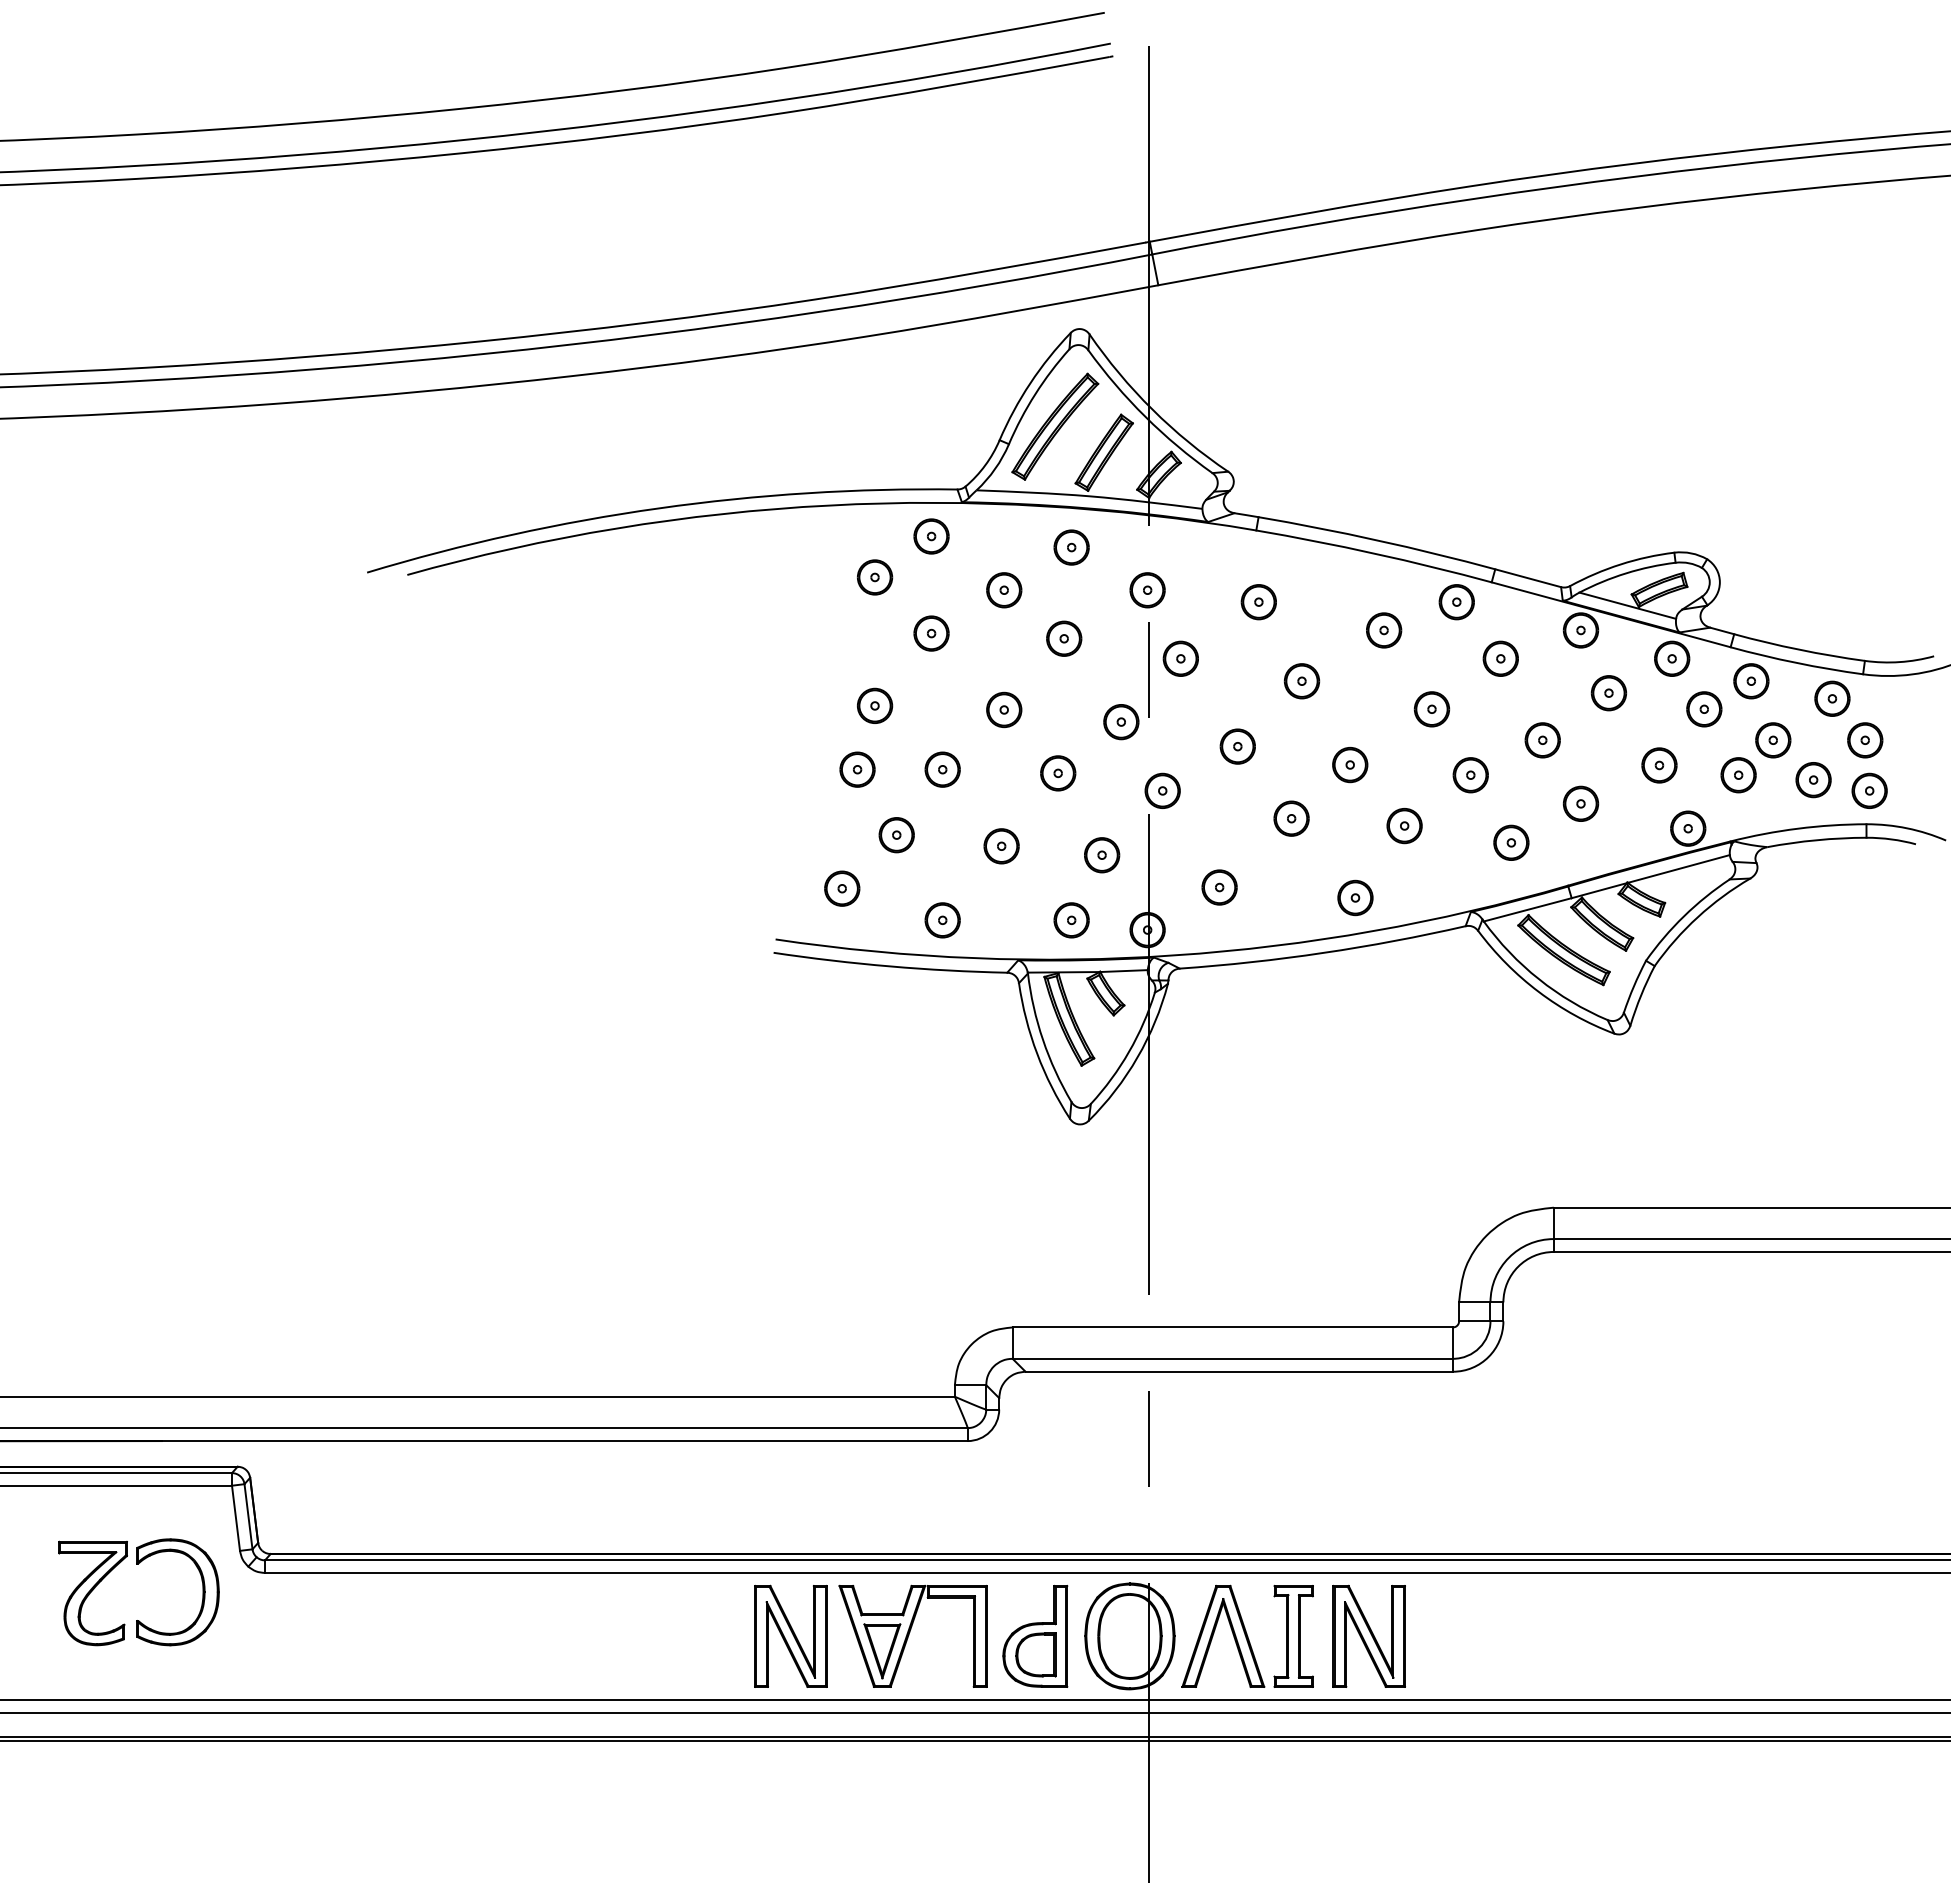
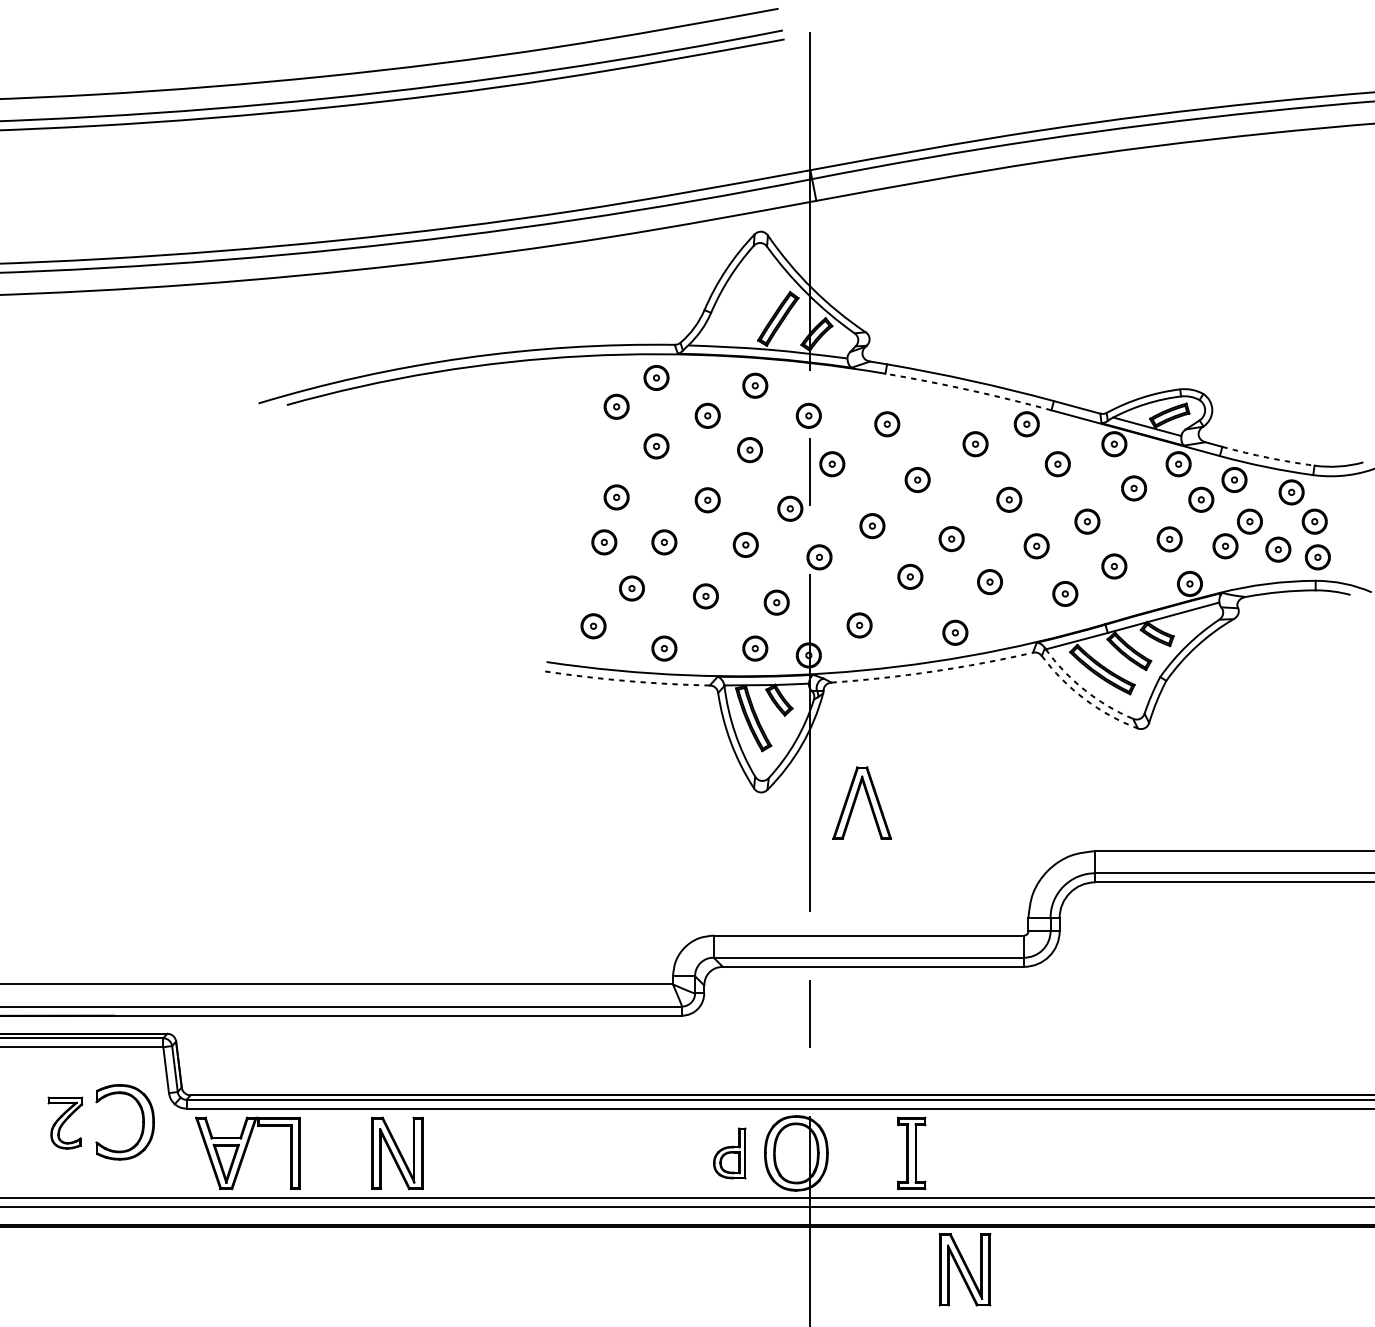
part: (1055, 426) -> (743, 300), removed
arc: (1374, 553) -> (968, 389), solid -> dashed
arc: (1799, 649) -> (1268, 457), solid -> dashed
arc: (1323, 952) -> (932, 671), solid -> dashed
arc: (890, 966) -> (627, 681), solid -> dashed
arc: (1538, 979) -> (1084, 690), solid -> dashed
arc: (1538, 992) -> (1084, 699), solid -> dashed
part: (92, 1593) -> (64, 1123), size x0.7
part: (1231, 1631) -> (867, 799), moved
part: (790, 1635) -> (397, 1152), moved
part: (912, 1635) -> (247, 1152), moved
part: (1368, 1635) -> (964, 1269), moved
part: (1035, 1636) -> (729, 1153), size x0.7

